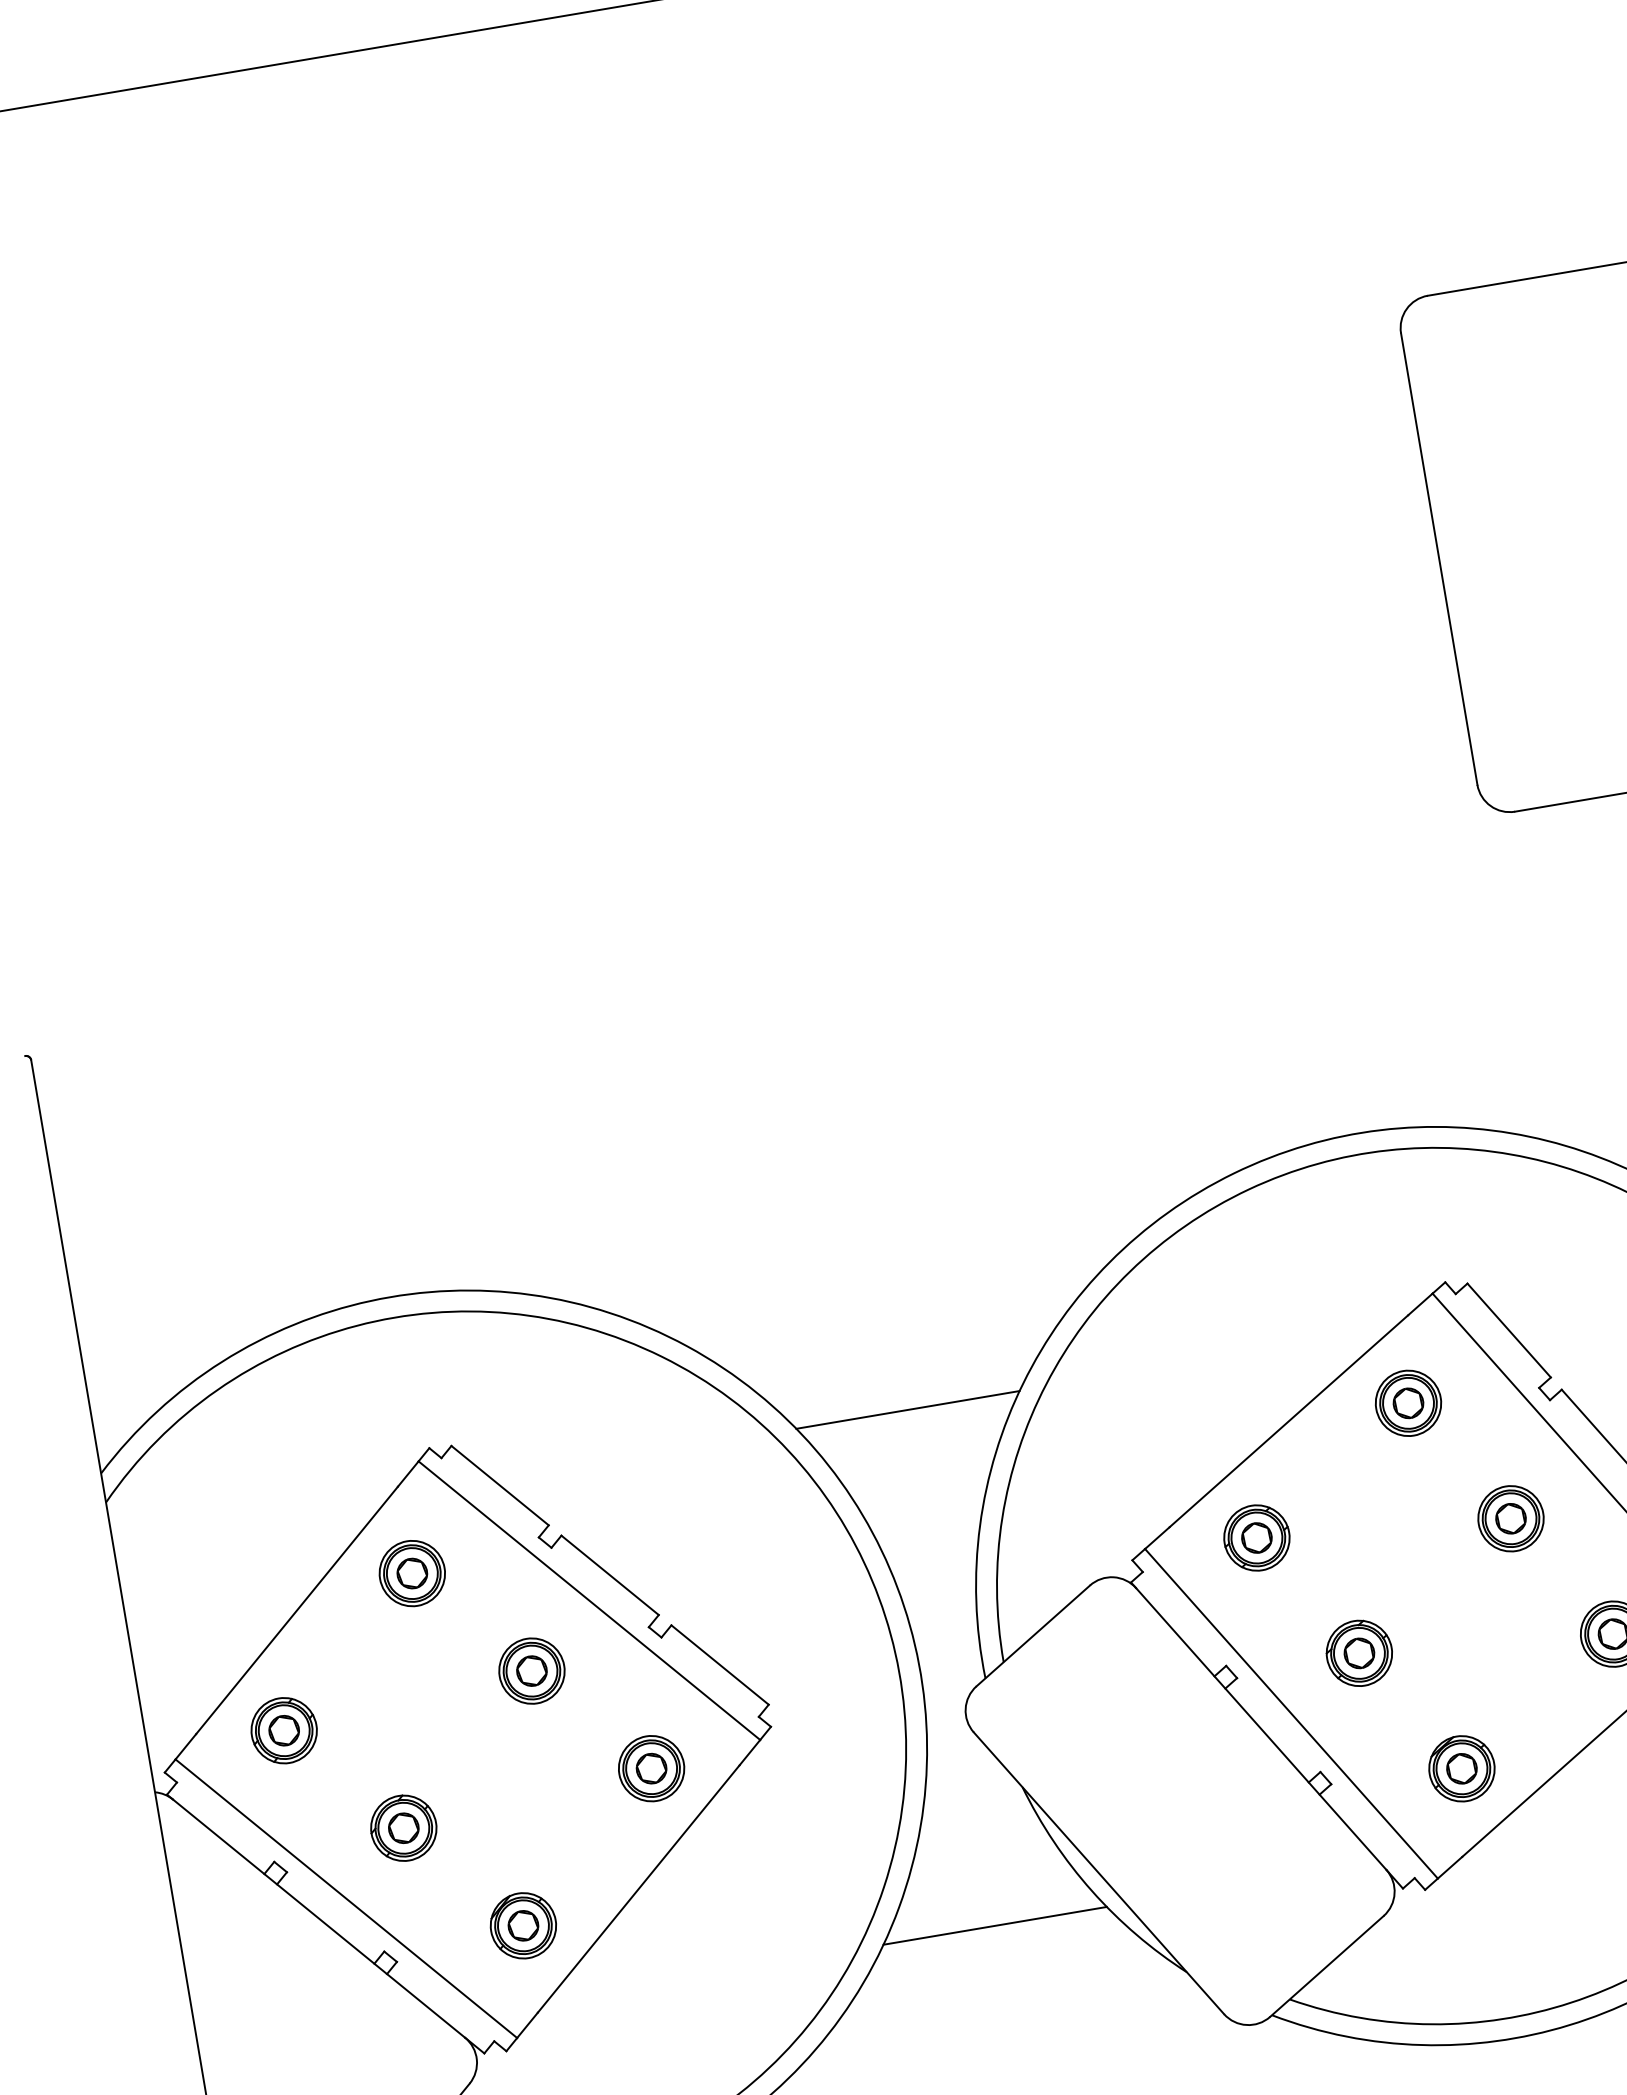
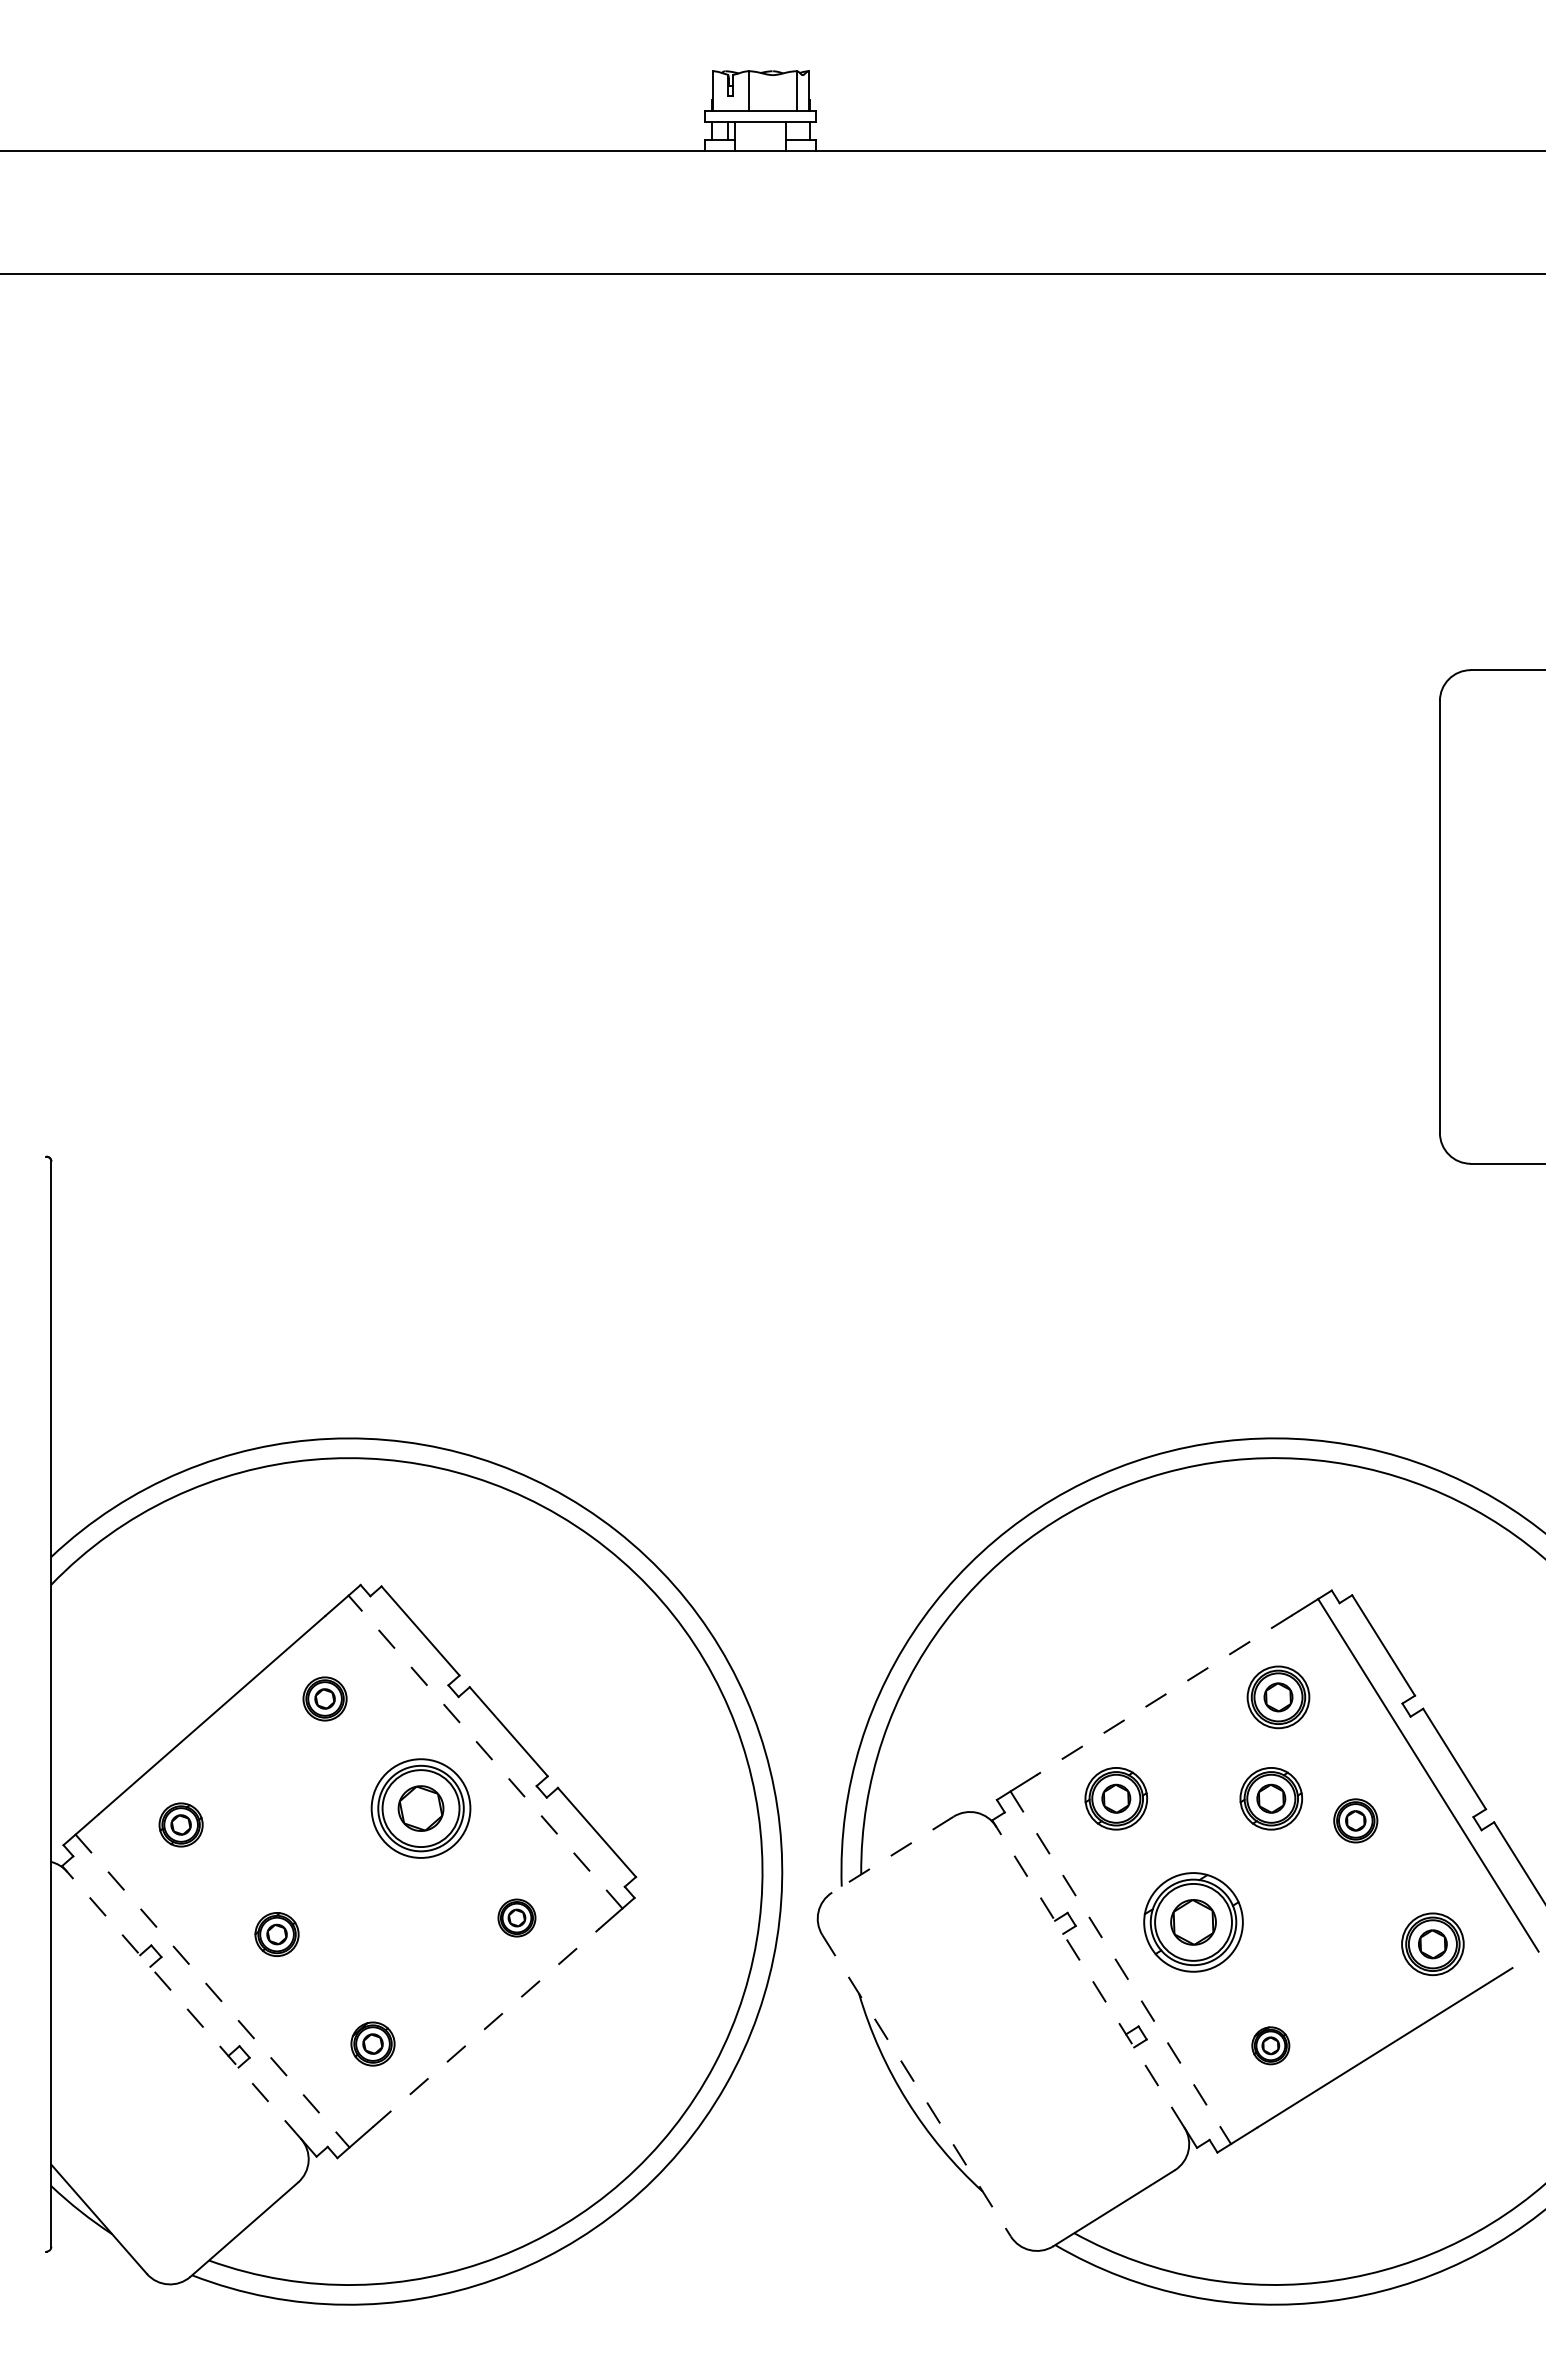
line: (907, 1409) -> (811, 1624), removed
line: (1289, 1421) -> (1164, 1695), solid -> dashed
part: (1419, 1510) -> (1271, 1798), added
part: (1510, 1518) -> (1355, 1820), size x0.7
part: (411, 1573) -> (324, 1698), size x0.7
line: (589, 1601) -> (485, 1752), solid -> dashed
line: (1032, 1635) -> (892, 1854), solid -> dashed
part: (1359, 1652) -> (1193, 1921), size x1.6
part: (531, 1671) -> (420, 1808), size x1.6
line: (1291, 1713) -> (1120, 1967), solid -> dashed
line: (1261, 1729) -> (1090, 1977), solid -> dashed
part: (283, 1730) -> (180, 1824), size x0.7
part: (651, 1768) -> (516, 1917), size x0.6
part: (1461, 1768) -> (1270, 2045), size x0.6
part: (403, 1828) -> (276, 1934), size x0.7
line: (1098, 1872) -> (916, 2085), solid -> dashed
line: (639, 1889) -> (486, 2028), solid -> dashed
line: (346, 1899) -> (212, 1991), solid -> dashed
line: (319, 1918) -> (184, 2005), solid -> dashed
part: (522, 1925) -> (372, 2043), size x0.7
line: (994, 1926) -> (811, 2118), removed

